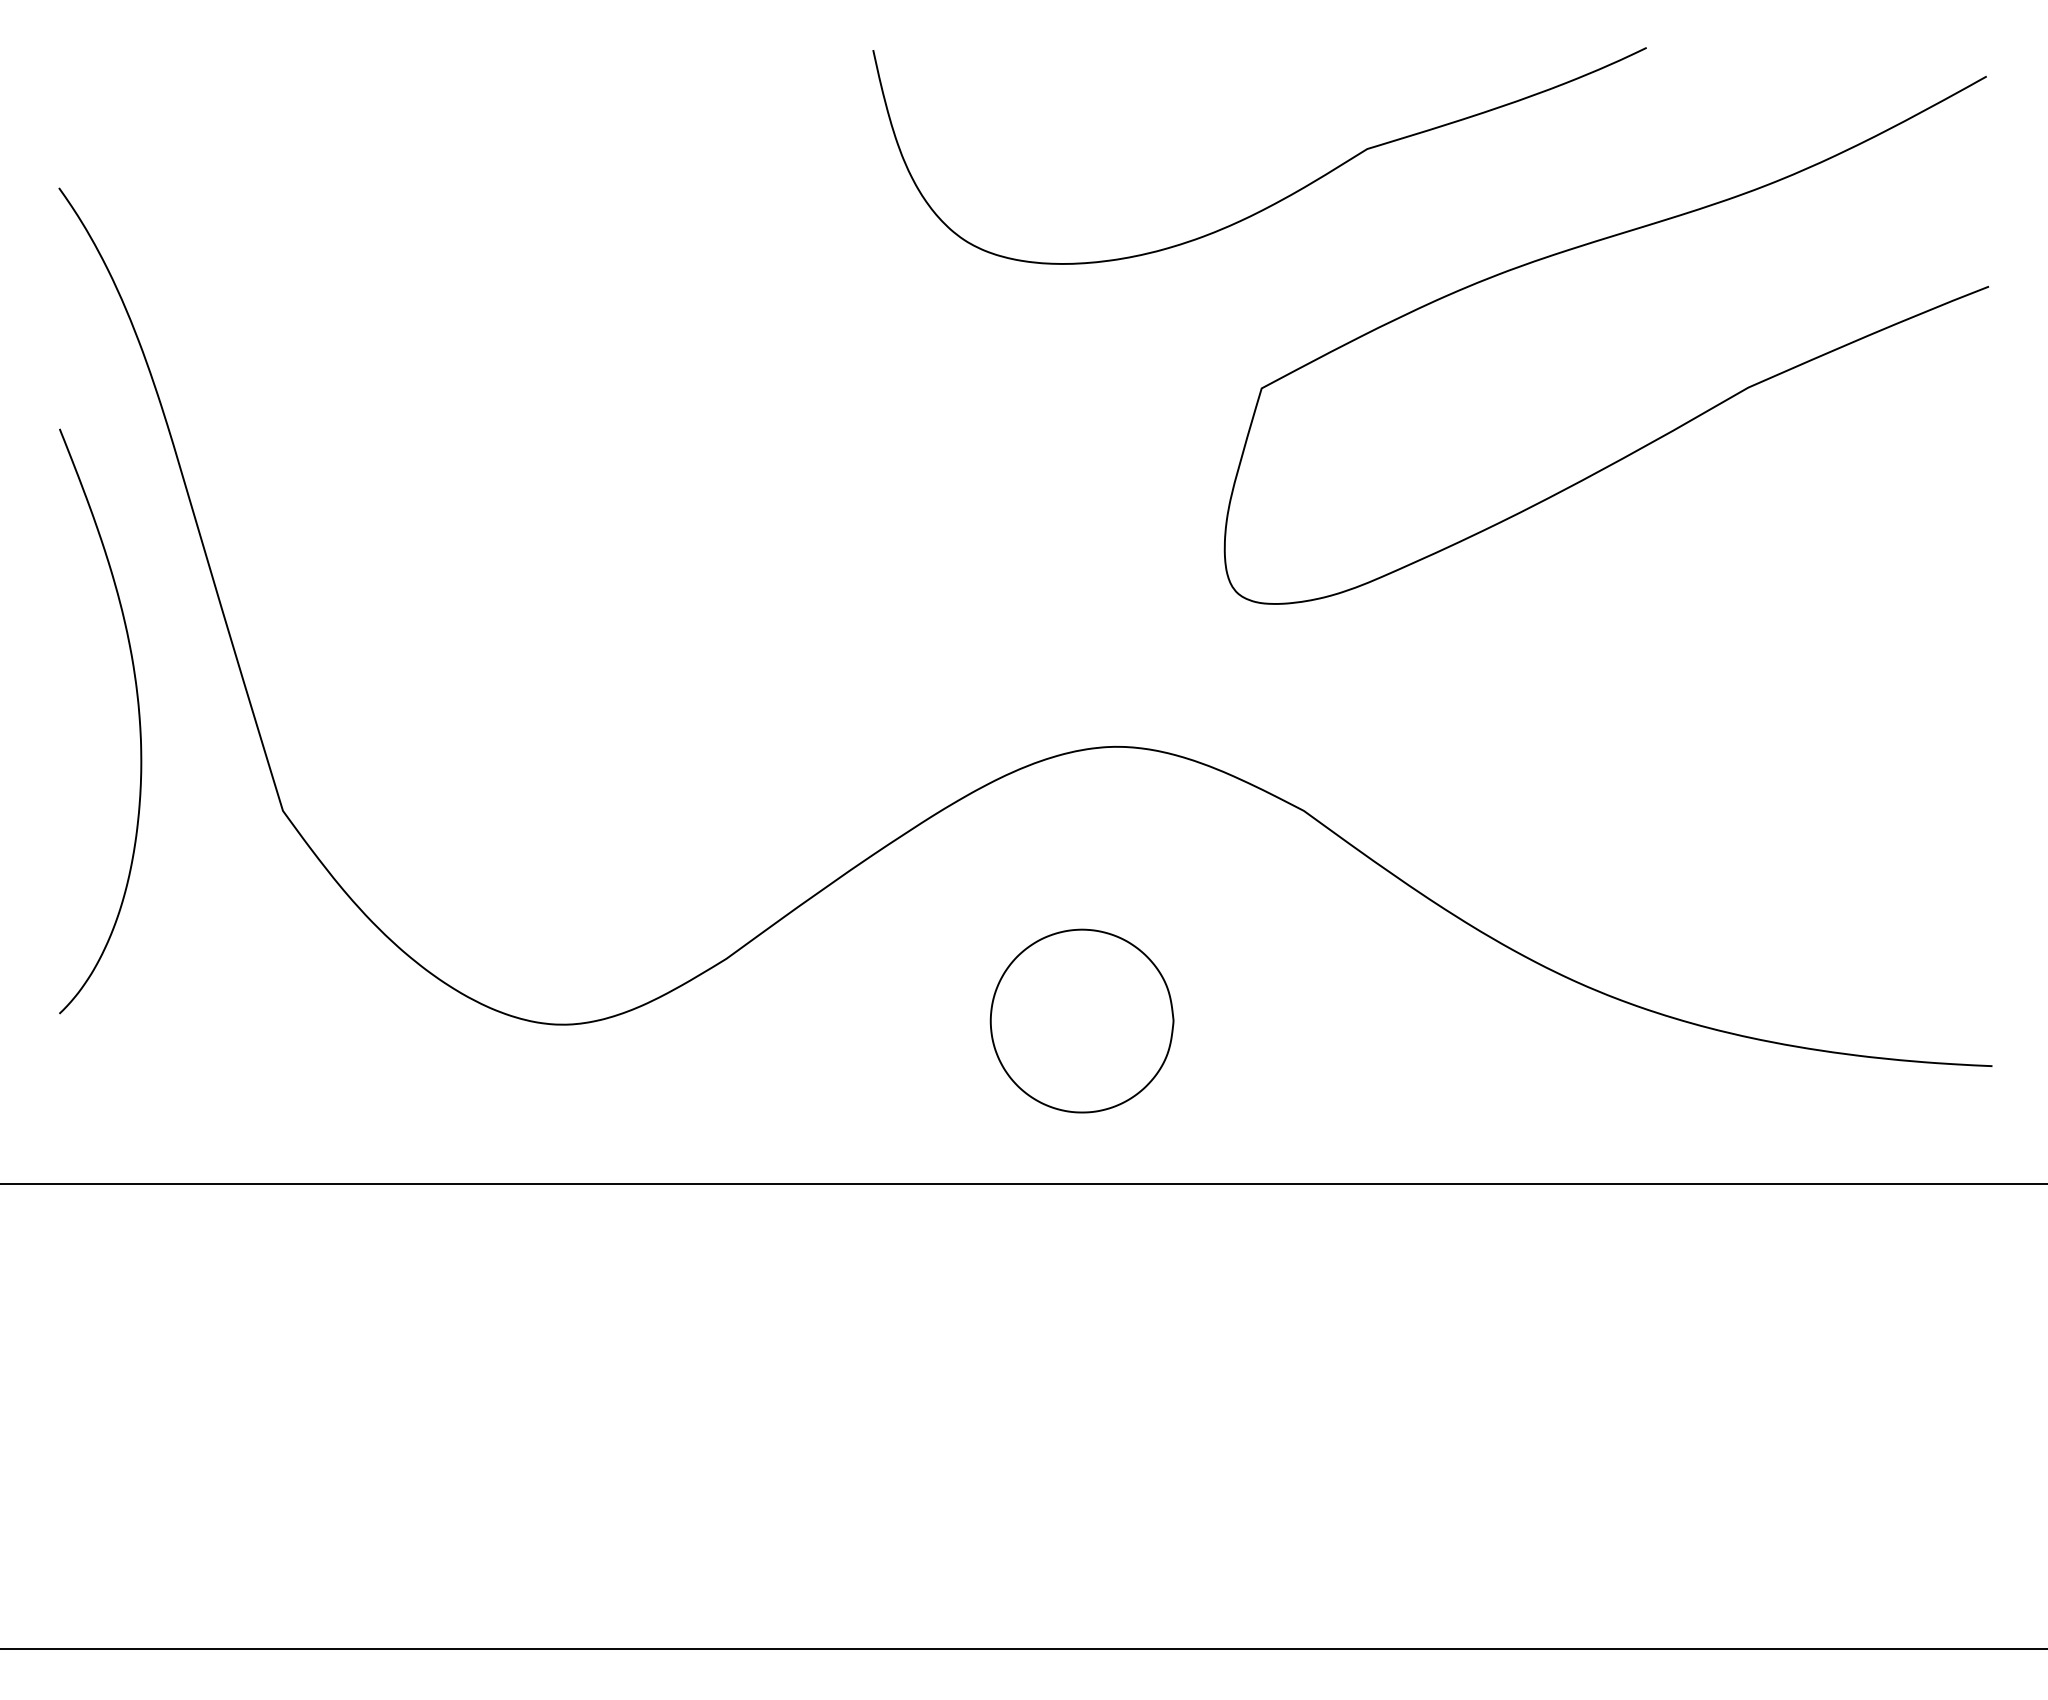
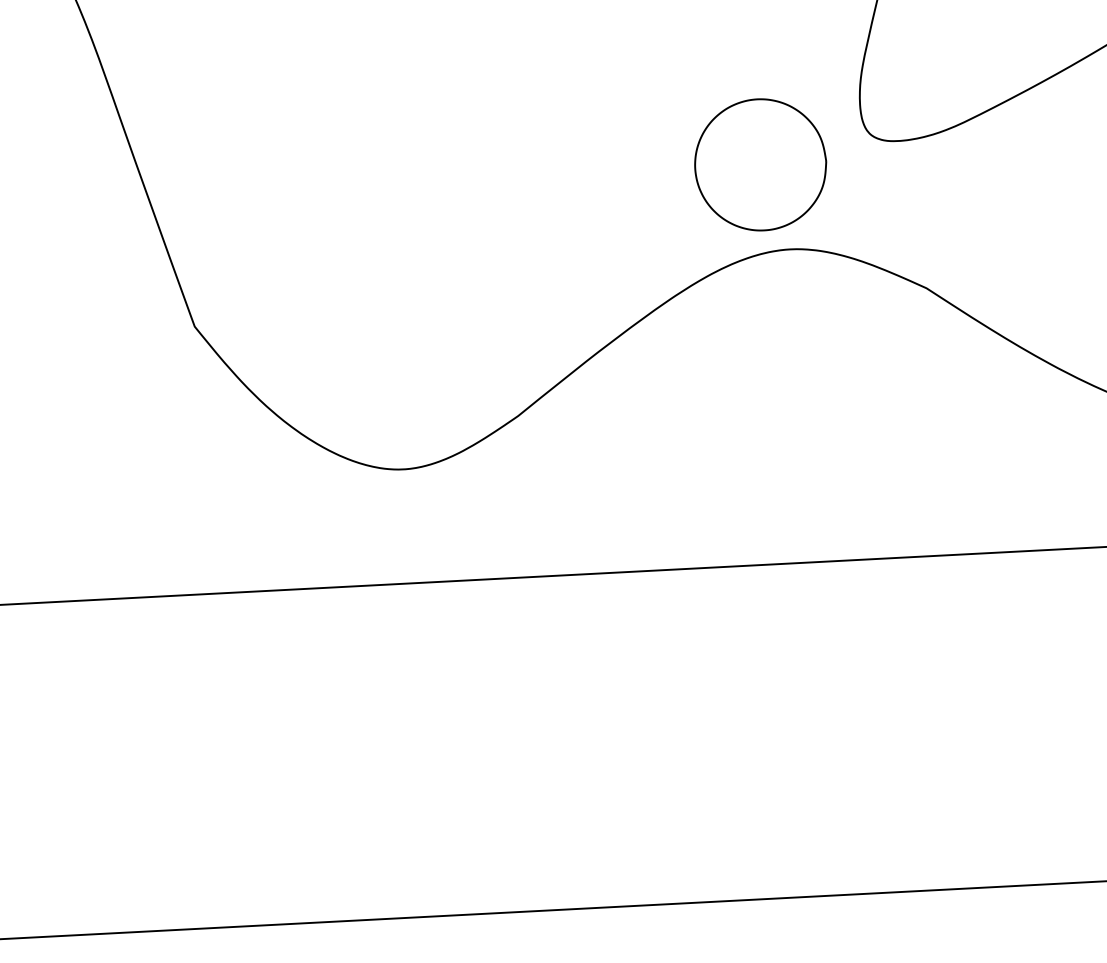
curve: (138, 719) -> (87, 266), removed
part: (1081, 1020) -> (760, 164), moved

